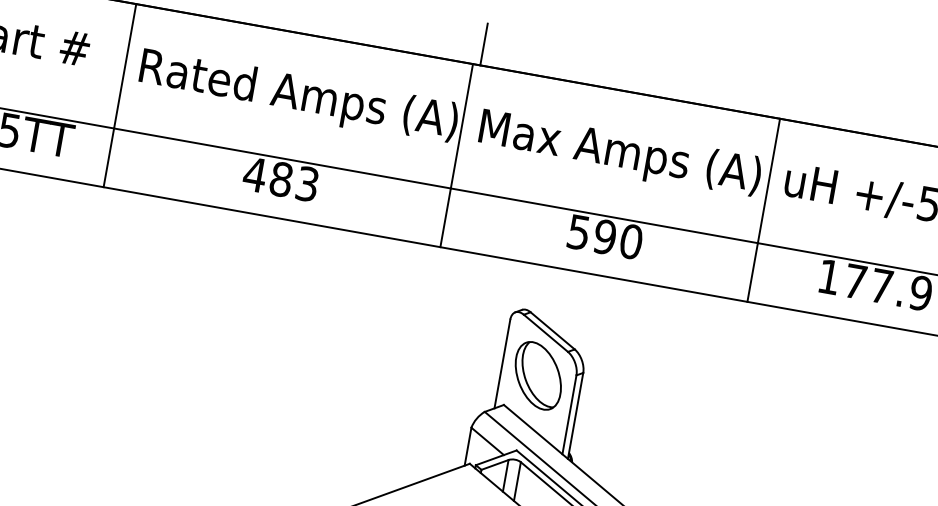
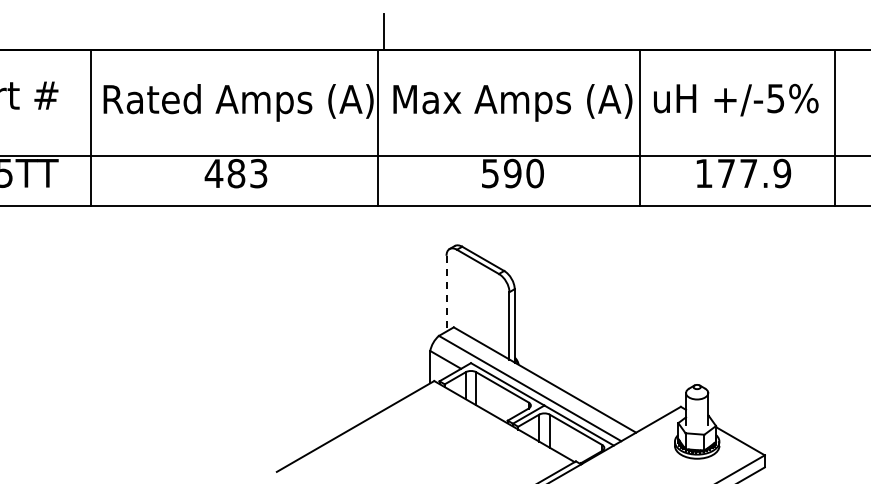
line: (502, 363) -> (446, 293), solid -> dashed
part: (537, 376) -> (477, 298), removed

